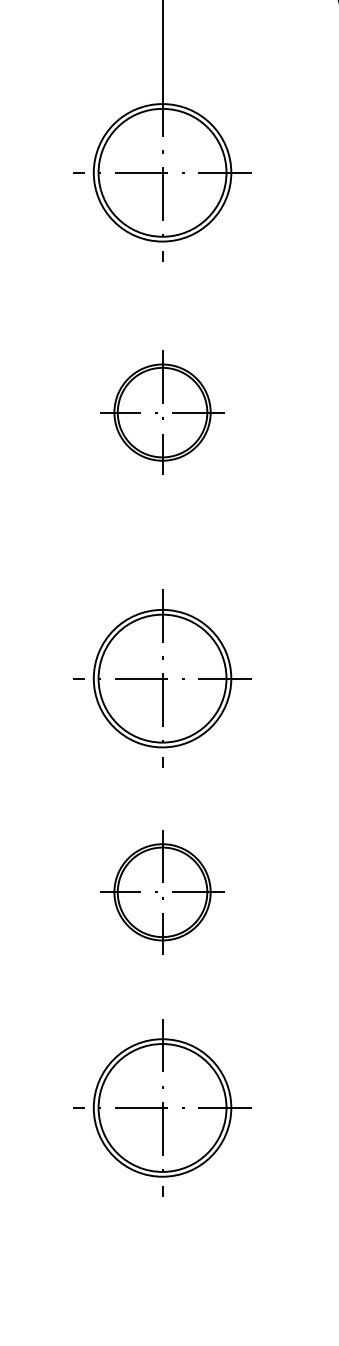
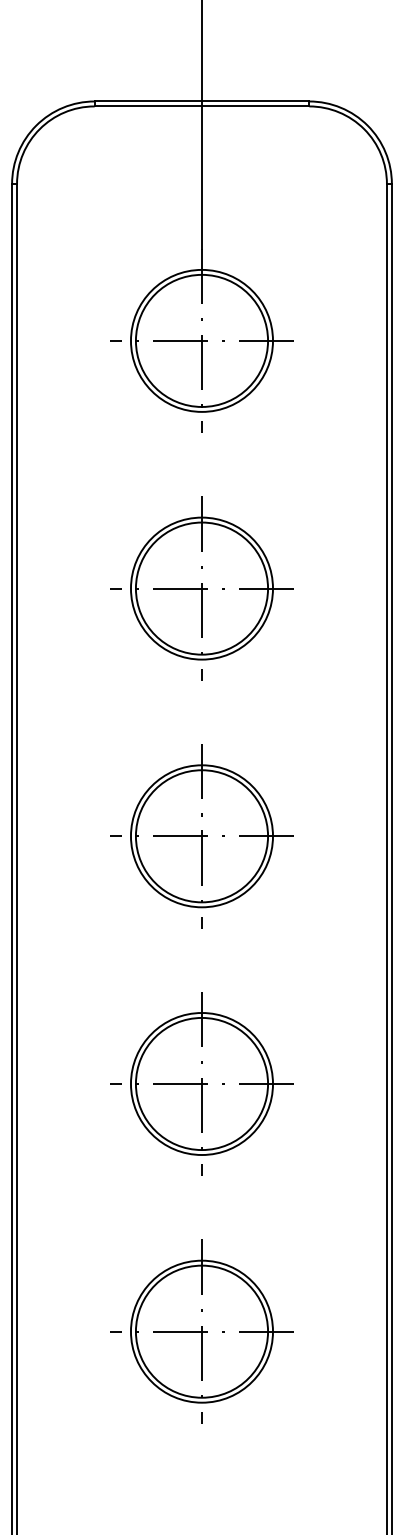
part: (162, 412) -> (201, 588), size x1.43
part: (162, 678) -> (201, 836), moved
part: (162, 891) -> (201, 1083), size x1.43
part: (162, 1107) -> (201, 1331), moved

